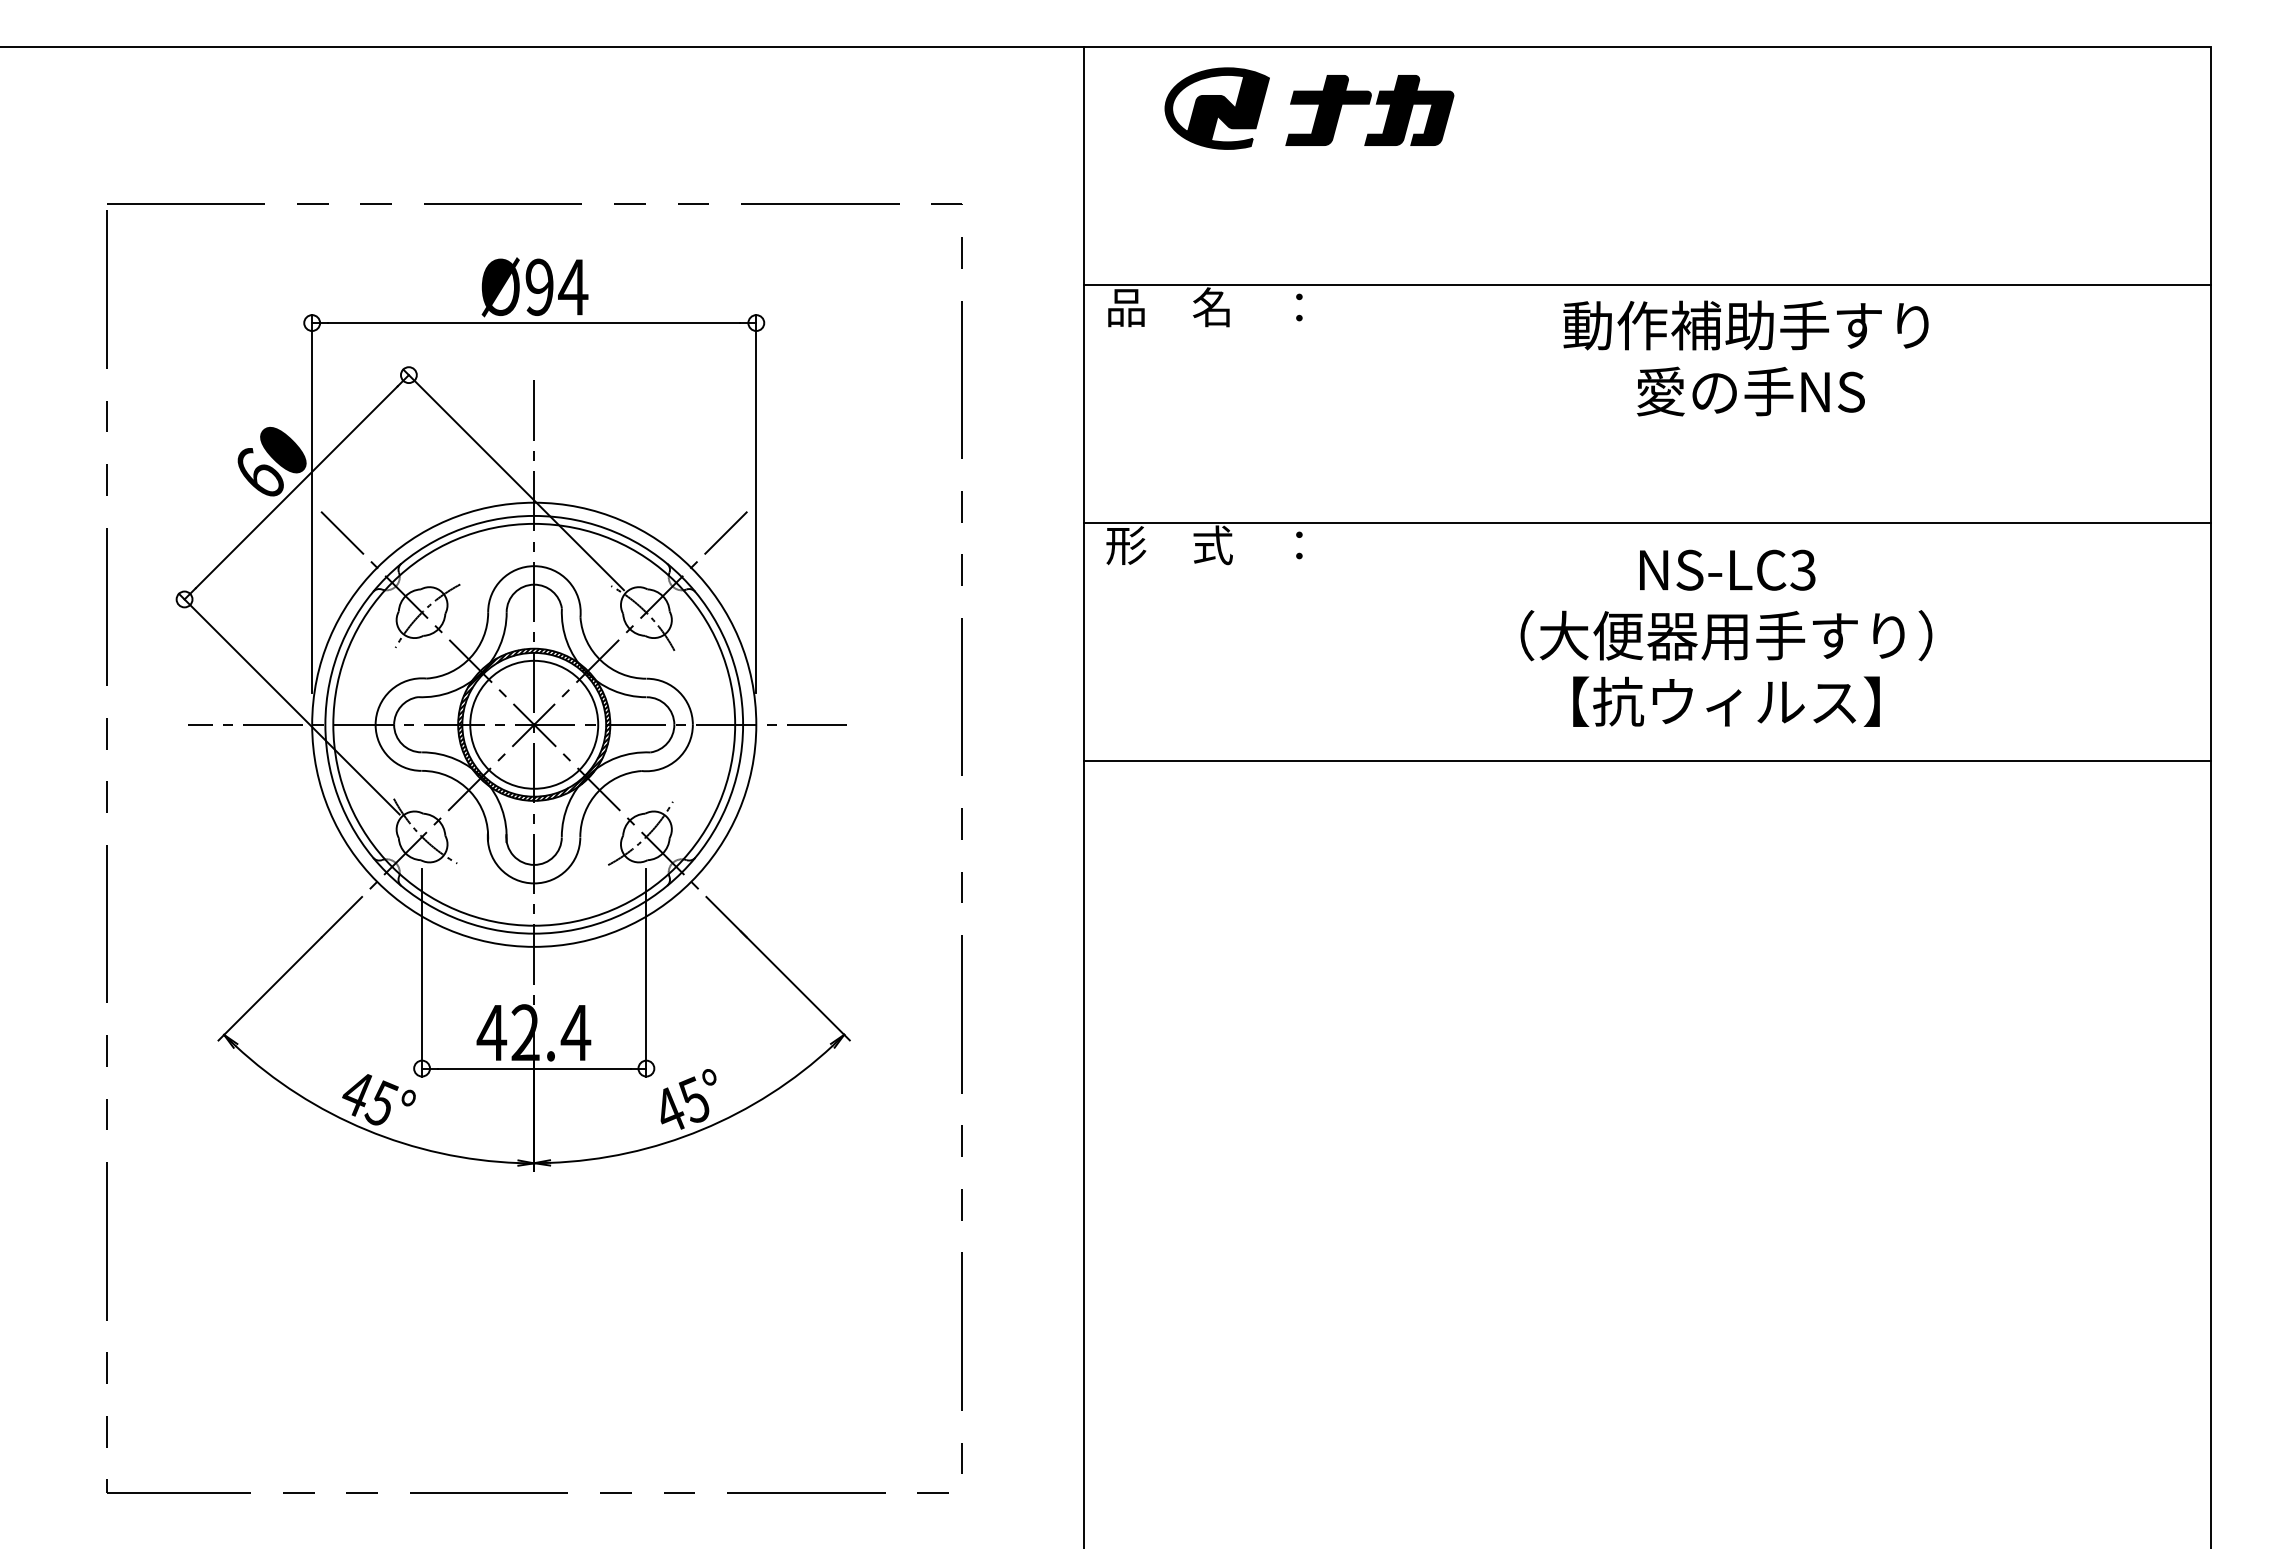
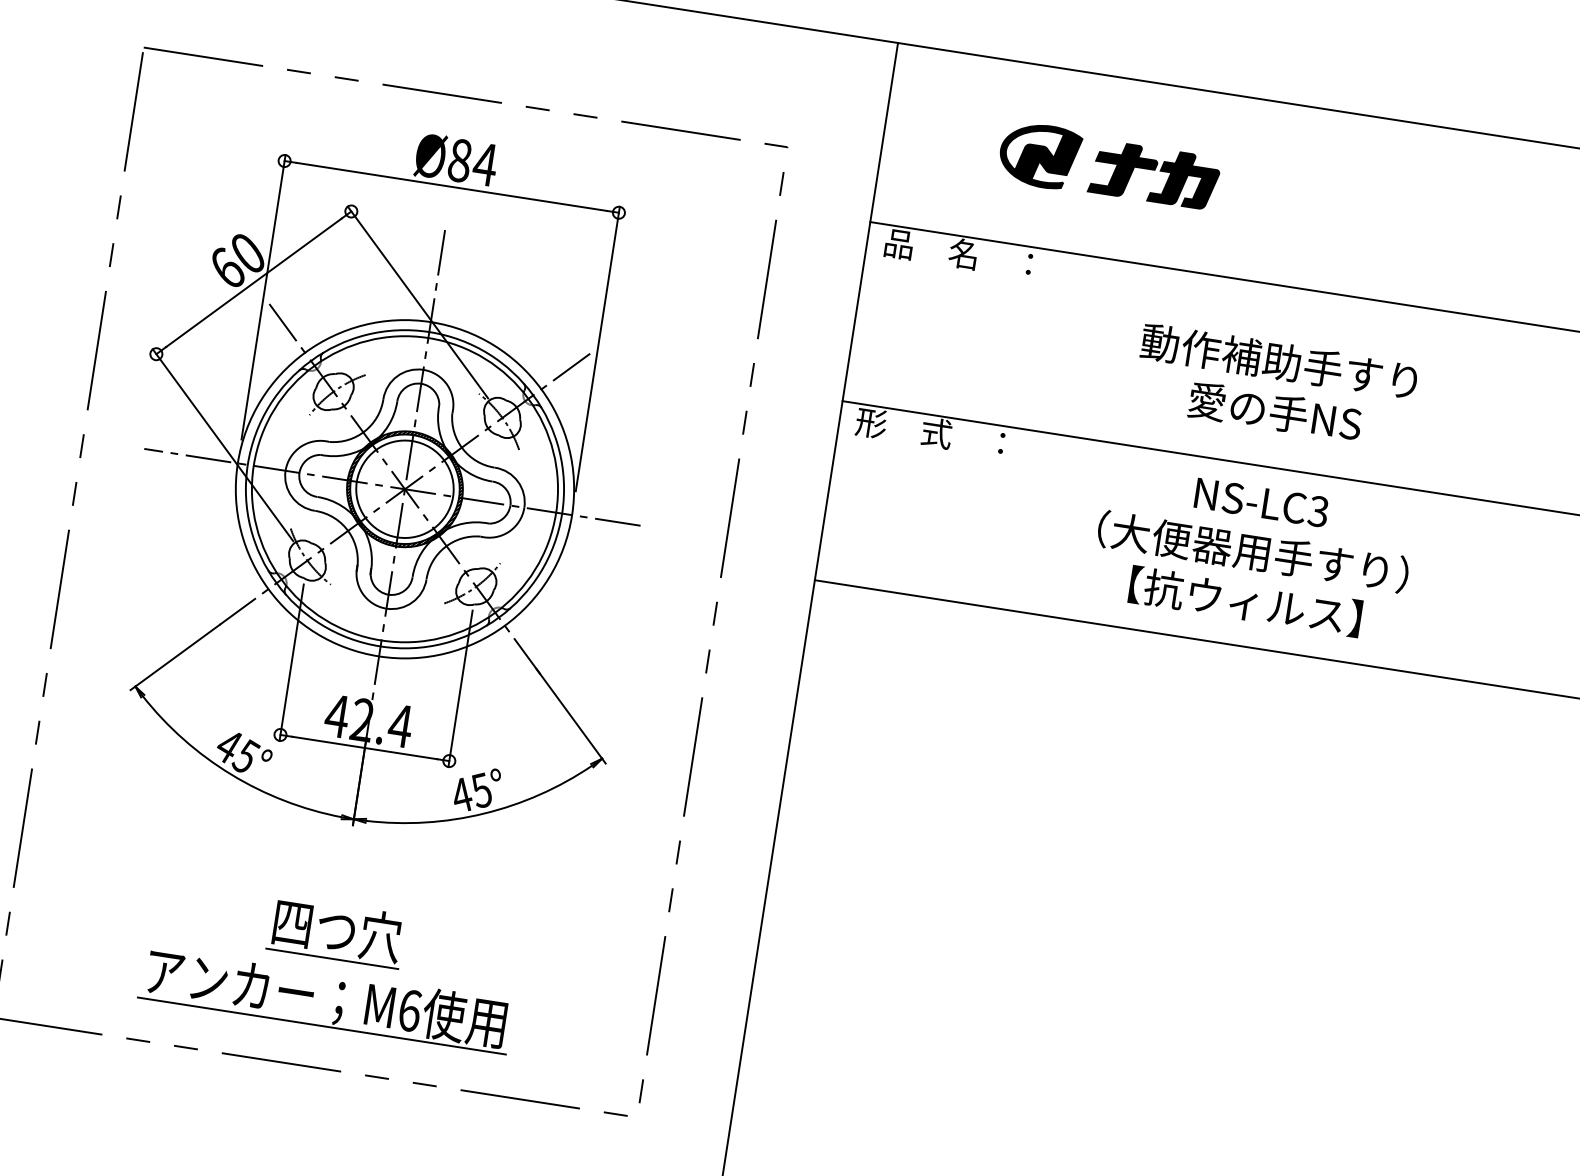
part: (1309, 108) -> (1109, 166), moved
text: (539, 287) -> (459, 160), Ø94 -> Ø84
text: (1745, 358) -> (1275, 386), moved
text: (1726, 637) -> (1253, 553), moved
part: (534, 1349) -> (332, 959), added

